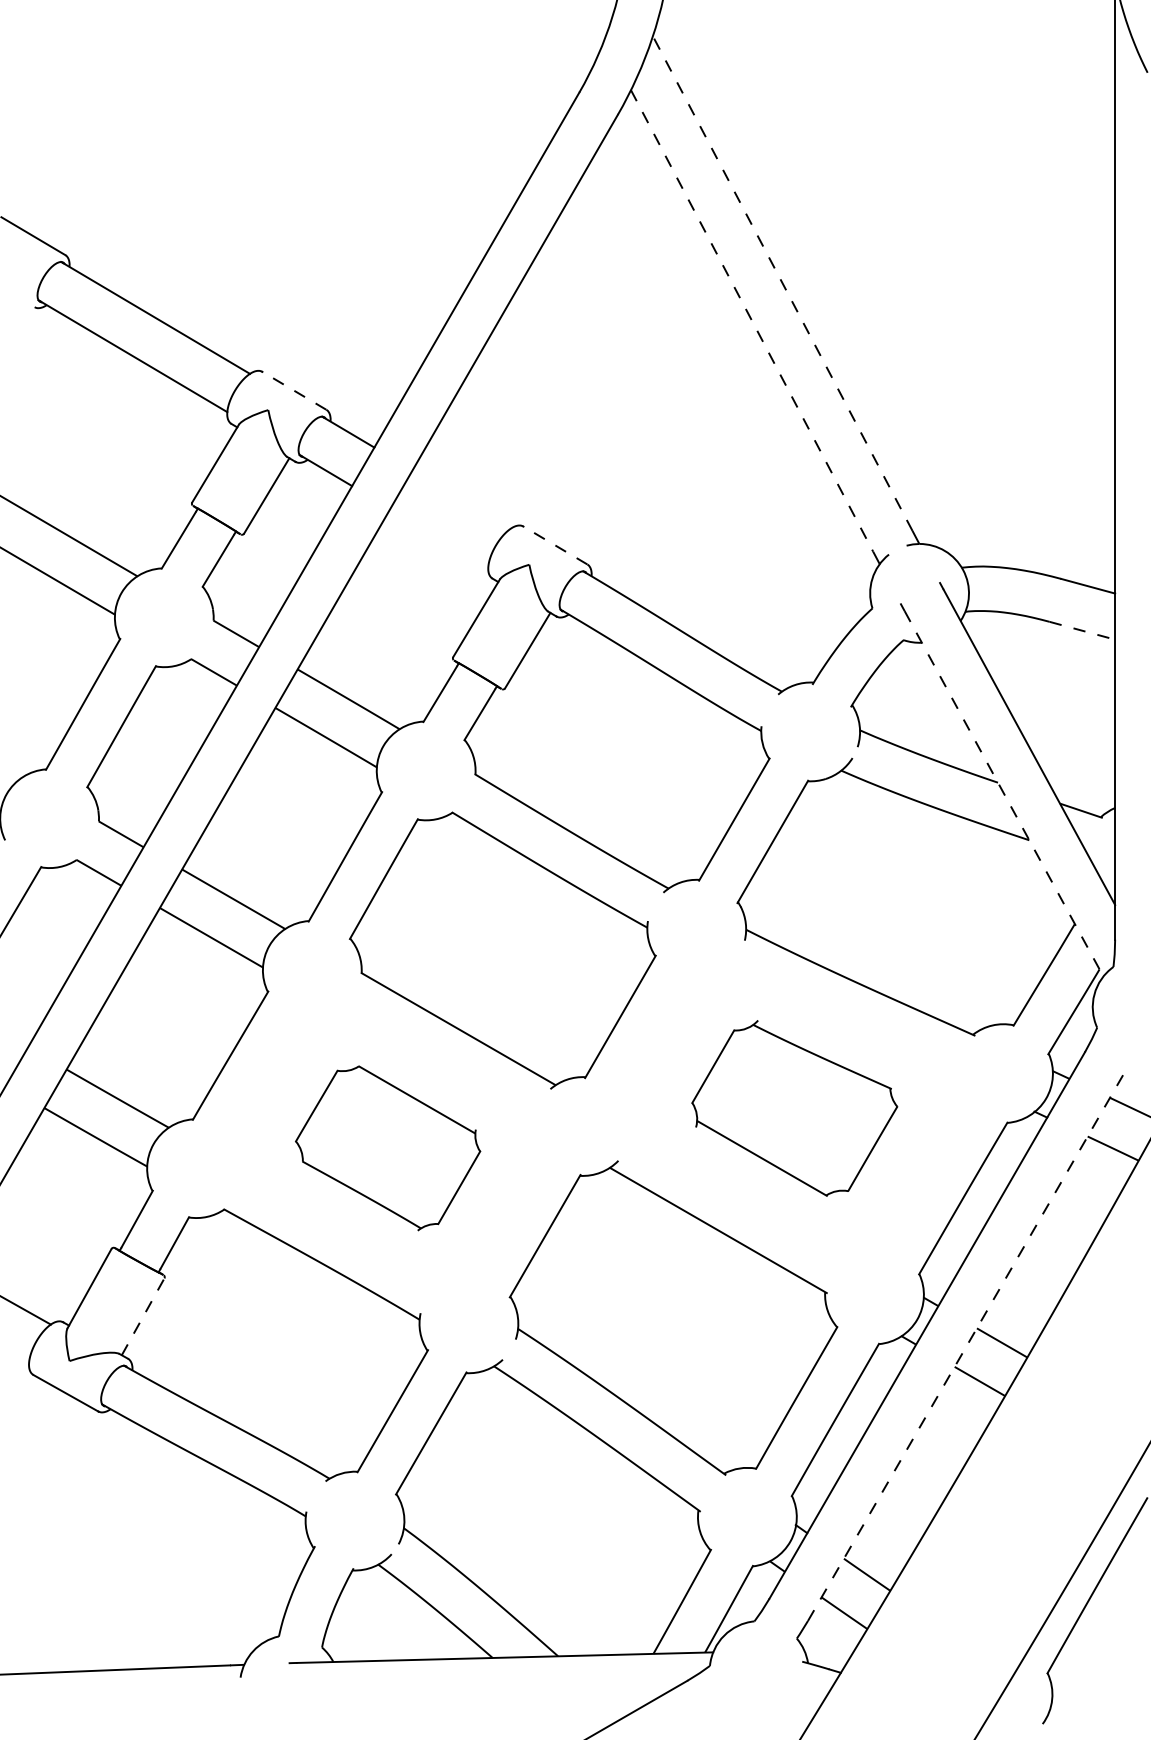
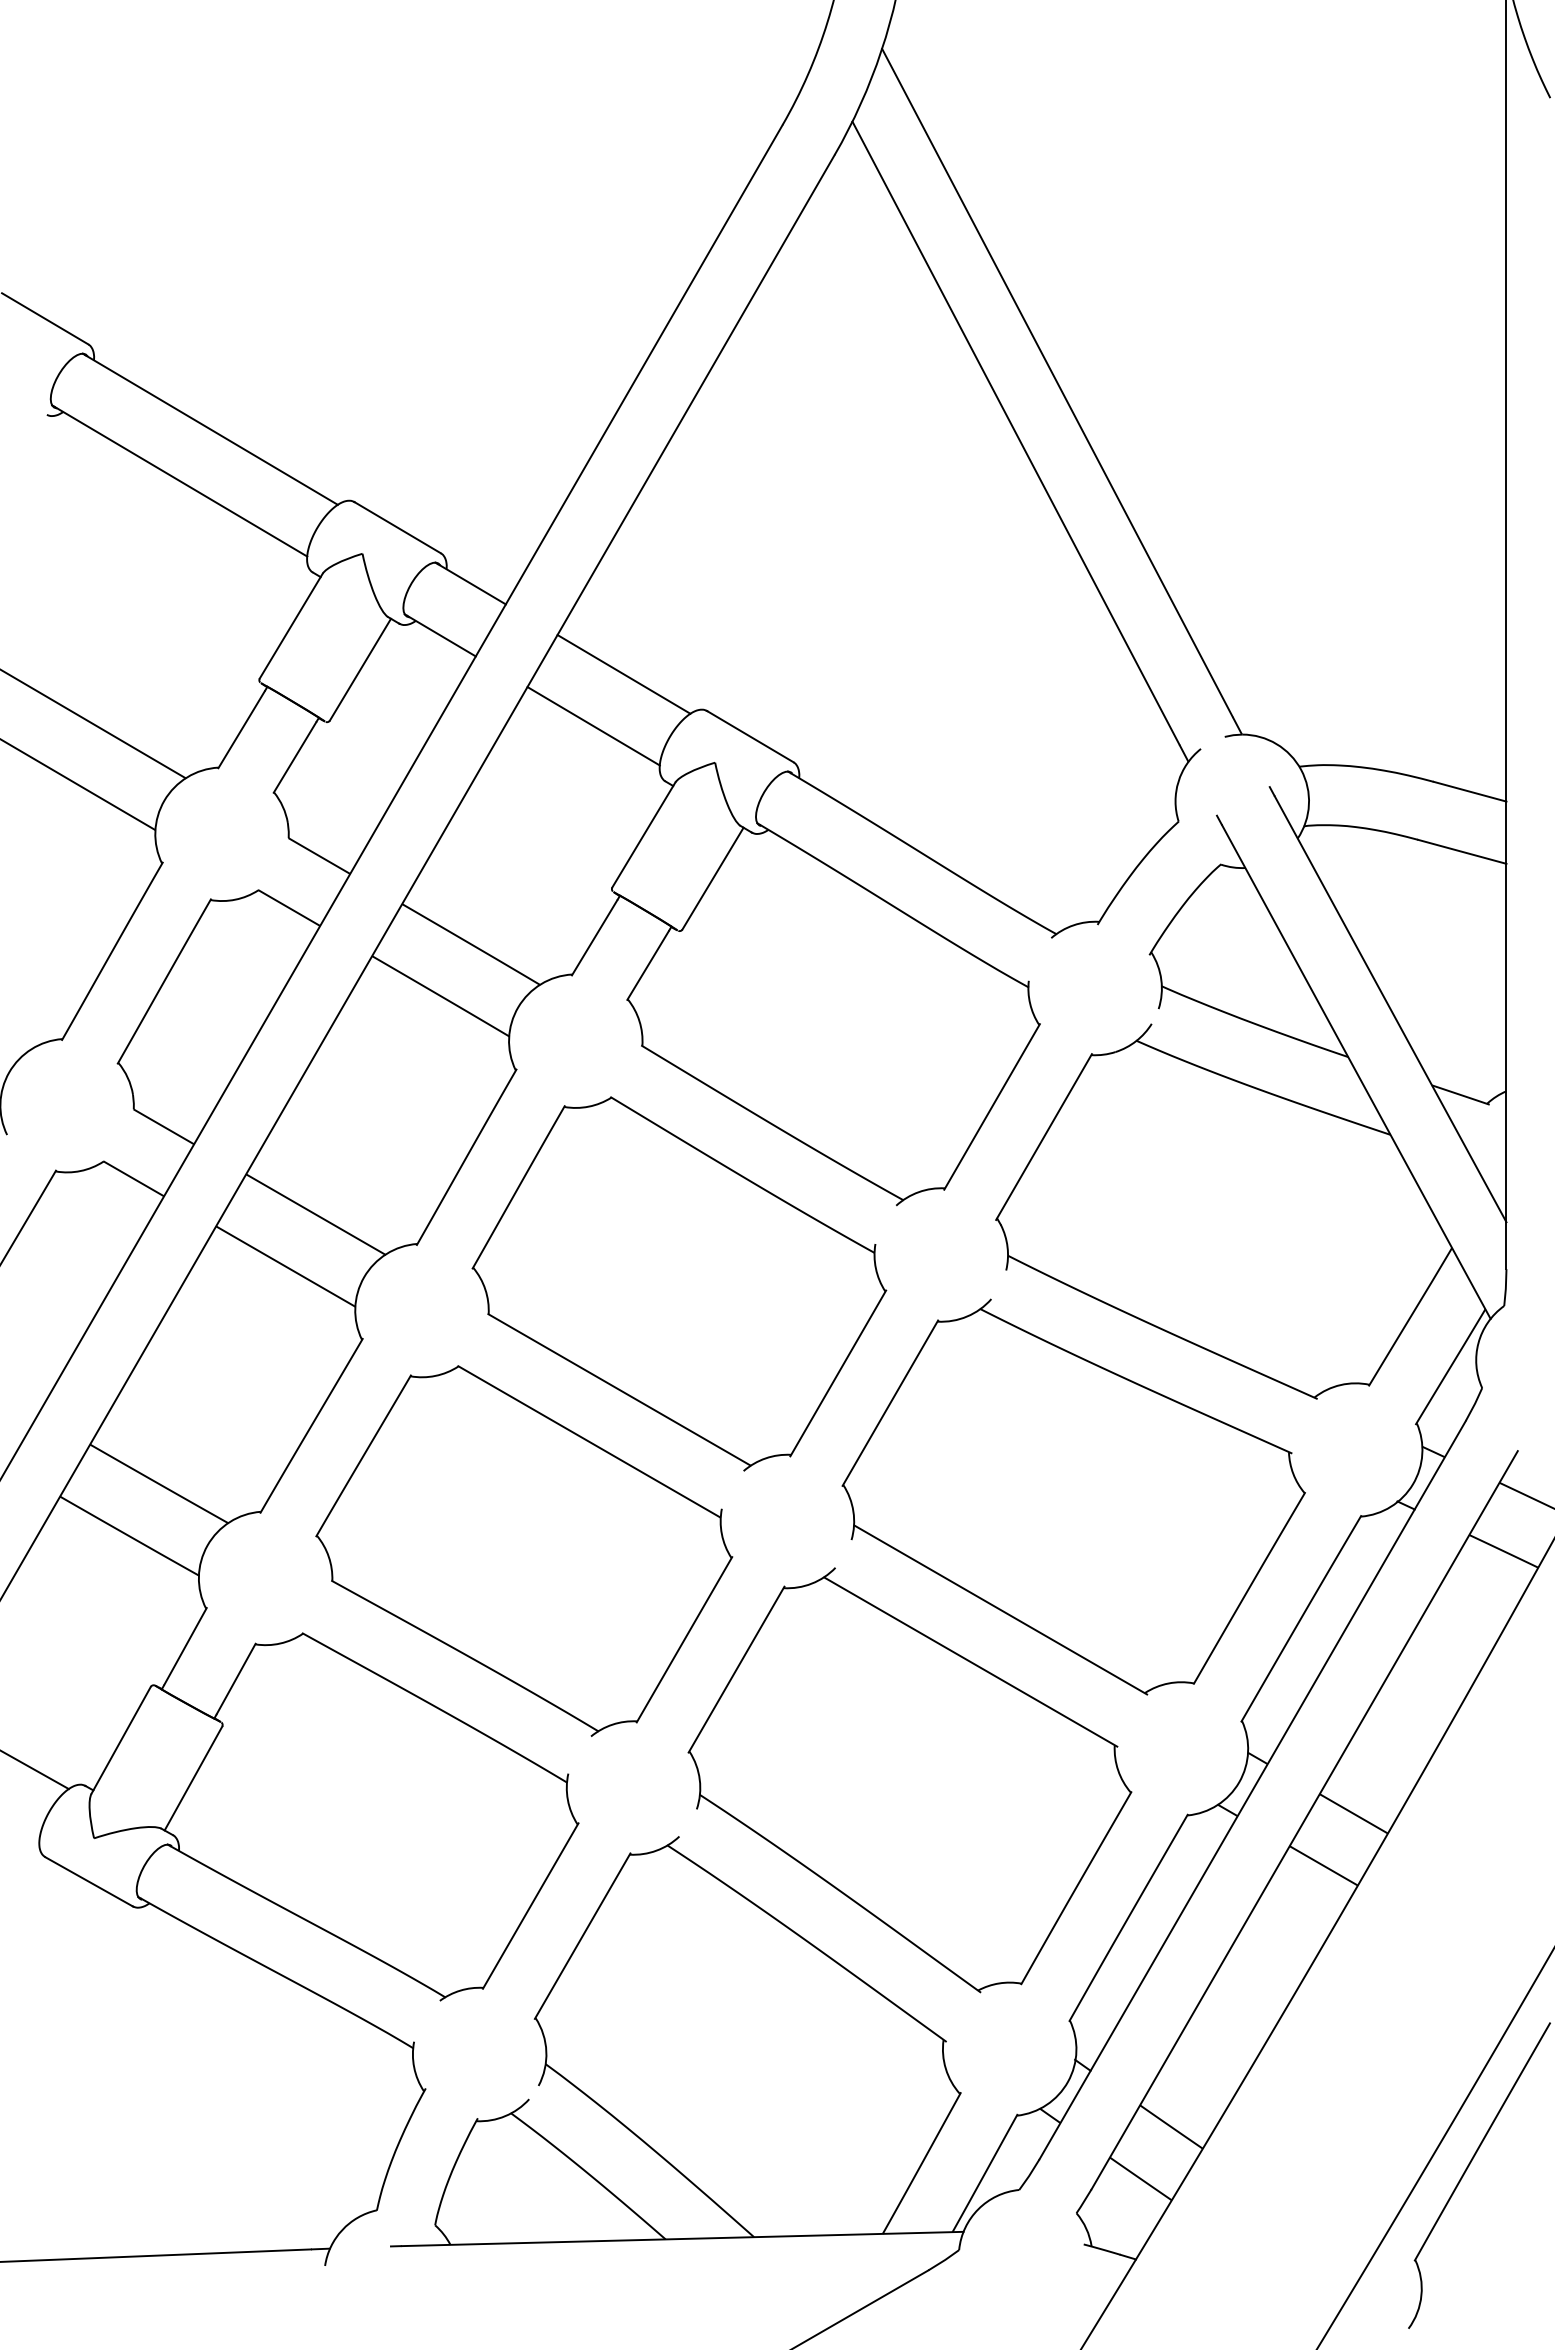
line: (782, 283) -> (1057, 382), dashed -> solid
line: (752, 321) -> (1016, 433), dashed -> solid
line: (294, 390) -> (397, 527), dashed -> solid
line: (461, 499) -> (623, 674), added
line: (439, 537) -> (593, 726), added
line: (554, 545) -> (749, 736), dashed -> solid
line: (1082, 630) -> (1462, 851), dashed -> solid
line: (1004, 794) -> (1356, 1072), dashed -> solid
part: (794, 1108) -> (1073, 1496), size x1.67
part: (388, 1147) -> (524, 1550), size x1.67
line: (143, 1316) -> (193, 1778), dashed -> solid
line: (965, 1347) -> (1304, 1819), dashed -> solid

